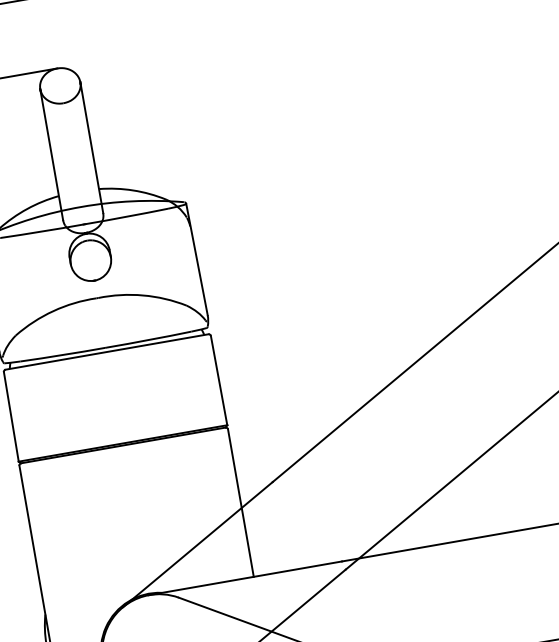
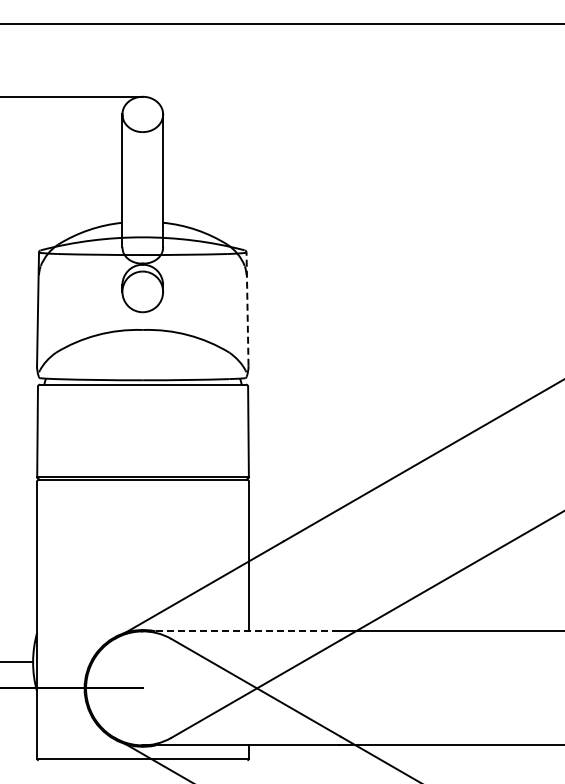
line: (197, 260) -> (247, 309), solid -> dashed
line: (245, 578) -> (240, 631), solid -> dashed

